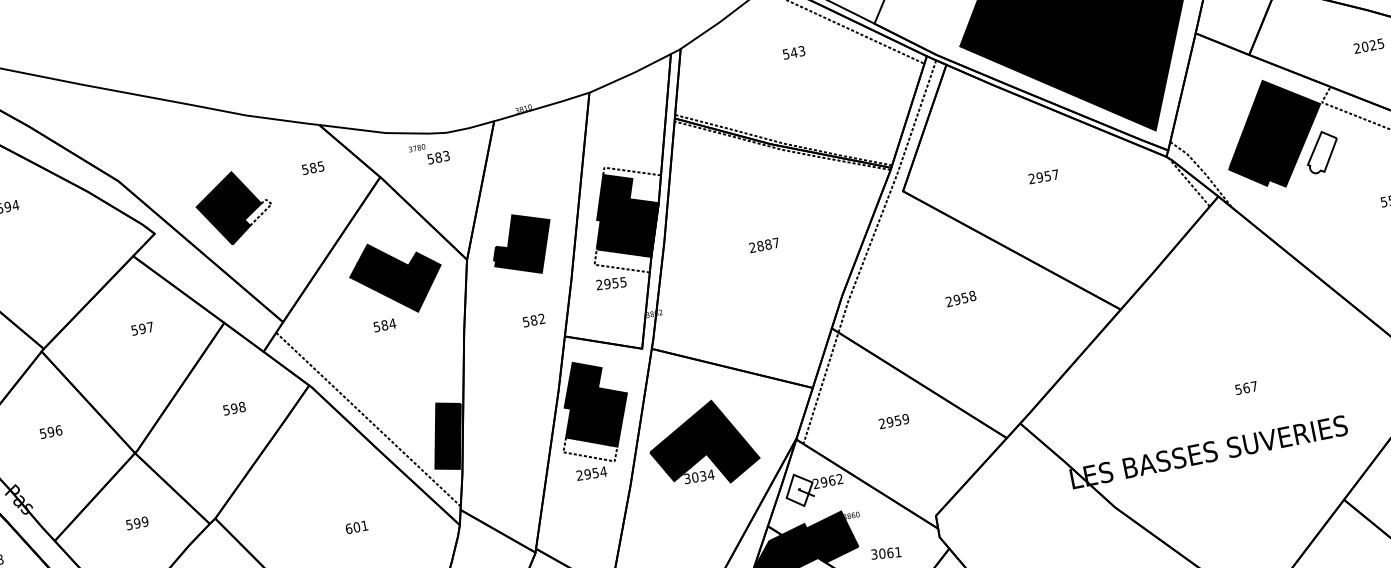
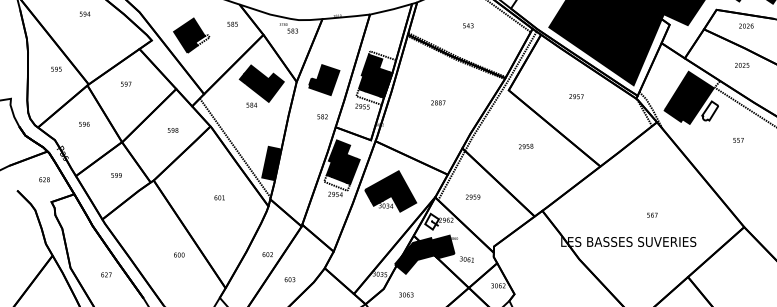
text: (794, 52) -> (468, 25), moved
text: (142, 327) -> (126, 83), moved
text: (894, 420) -> (473, 196), moved

